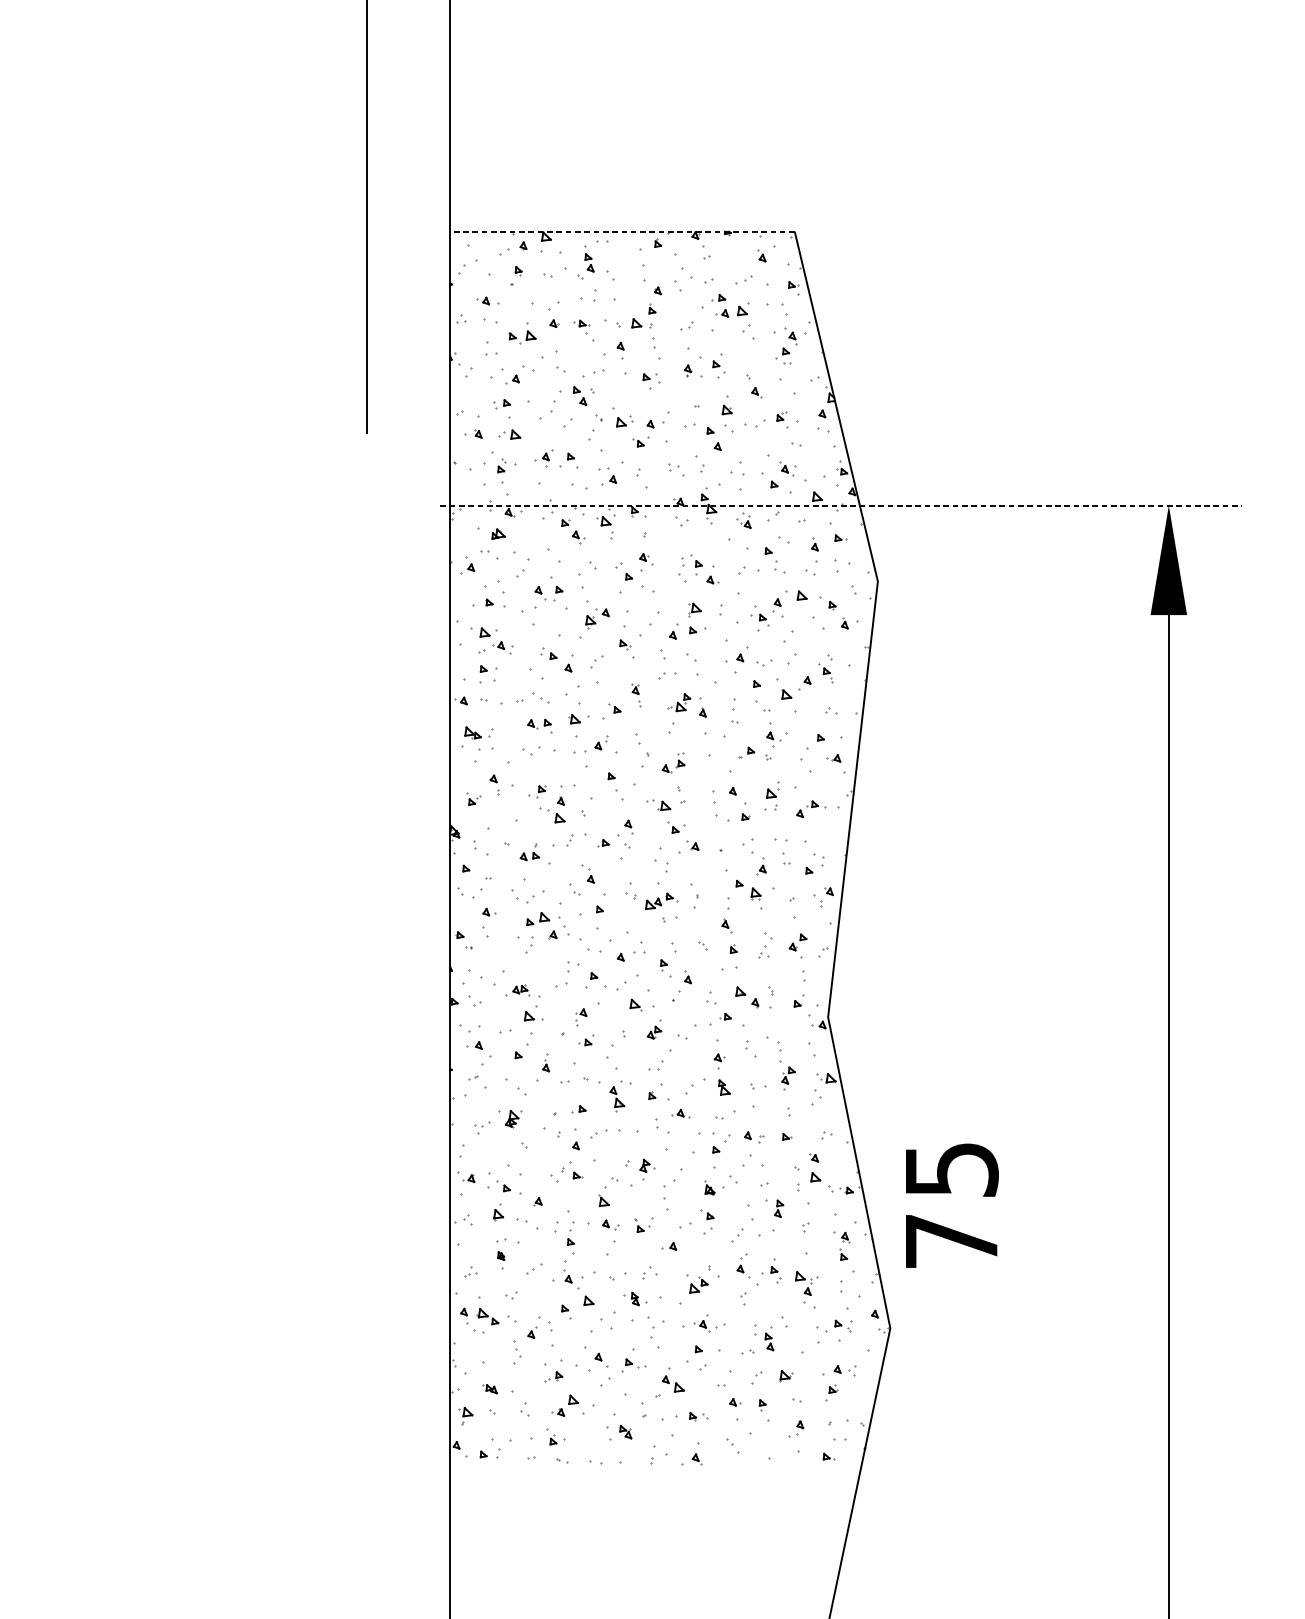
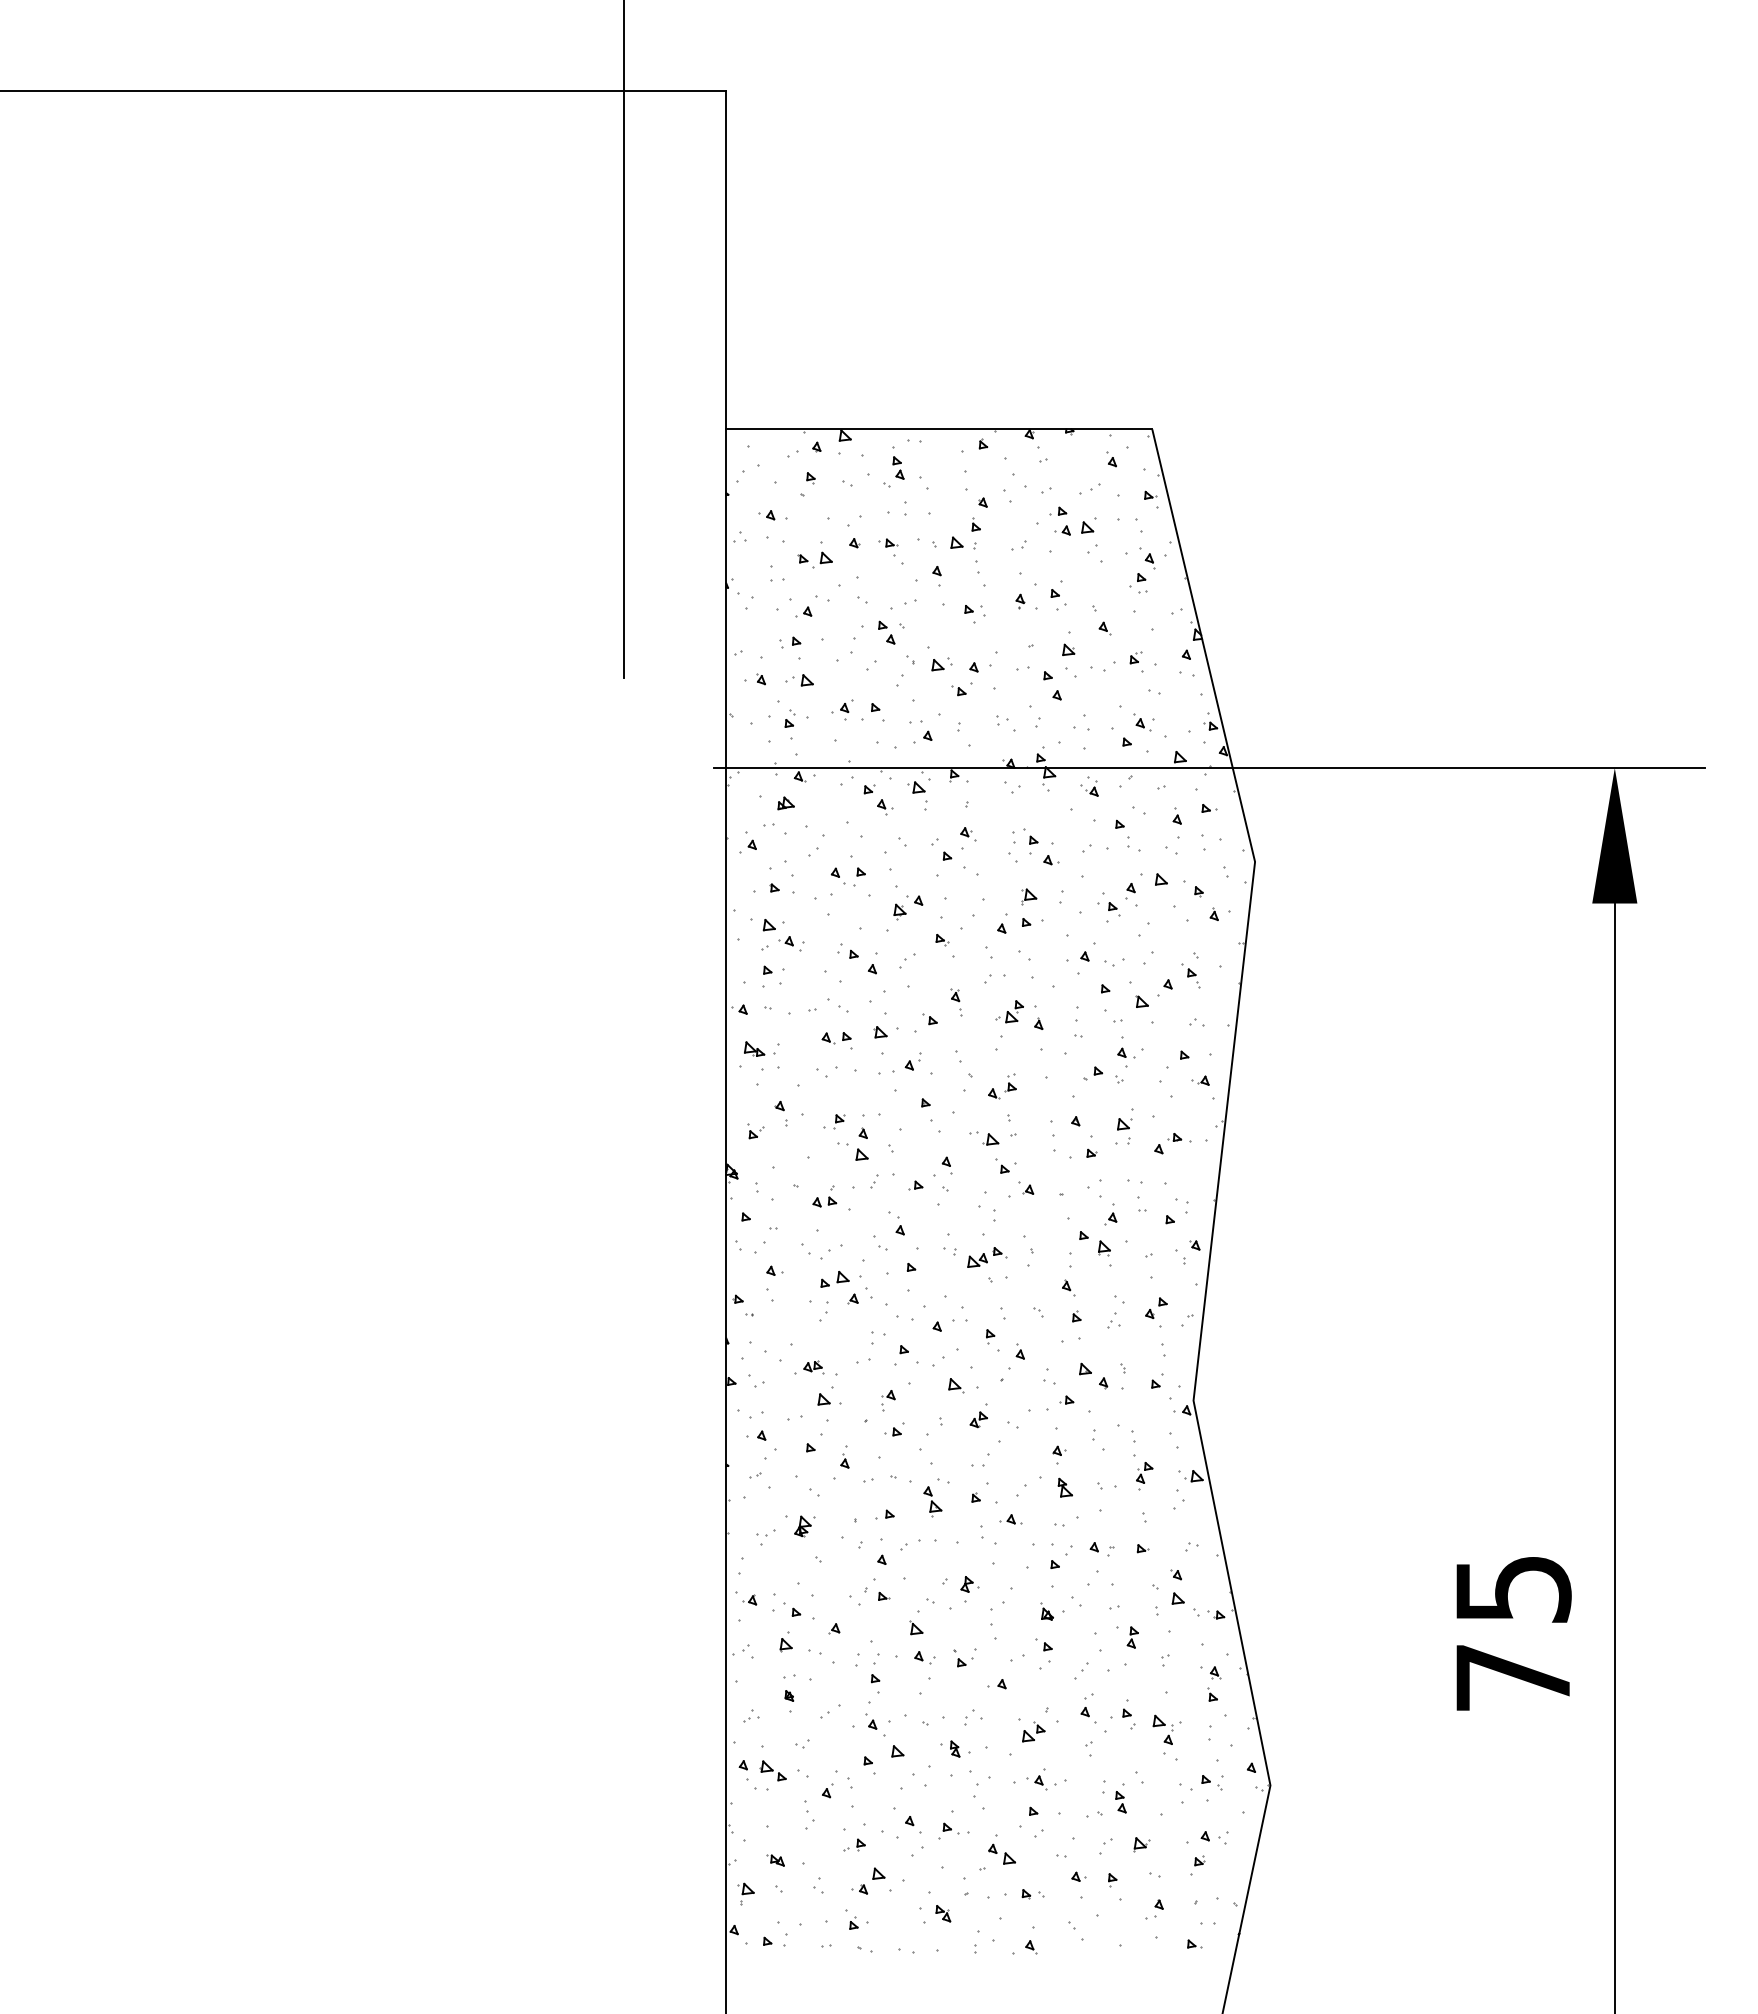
line: (622, 231) -> (939, 429), dashed -> solid
line: (841, 505) -> (1210, 768), dashed -> solid
text: (951, 1205) -> (1513, 1633), moved

